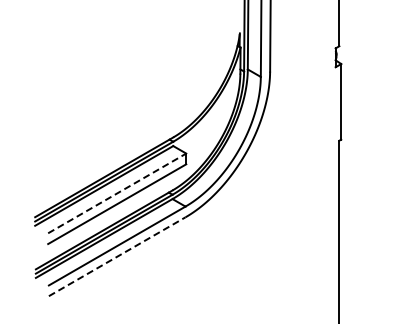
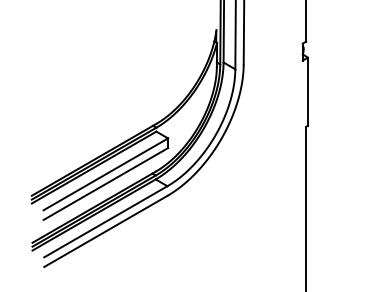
line: (117, 193) -> (106, 174), dashed -> solid
line: (117, 256) -> (106, 231), dashed -> solid

